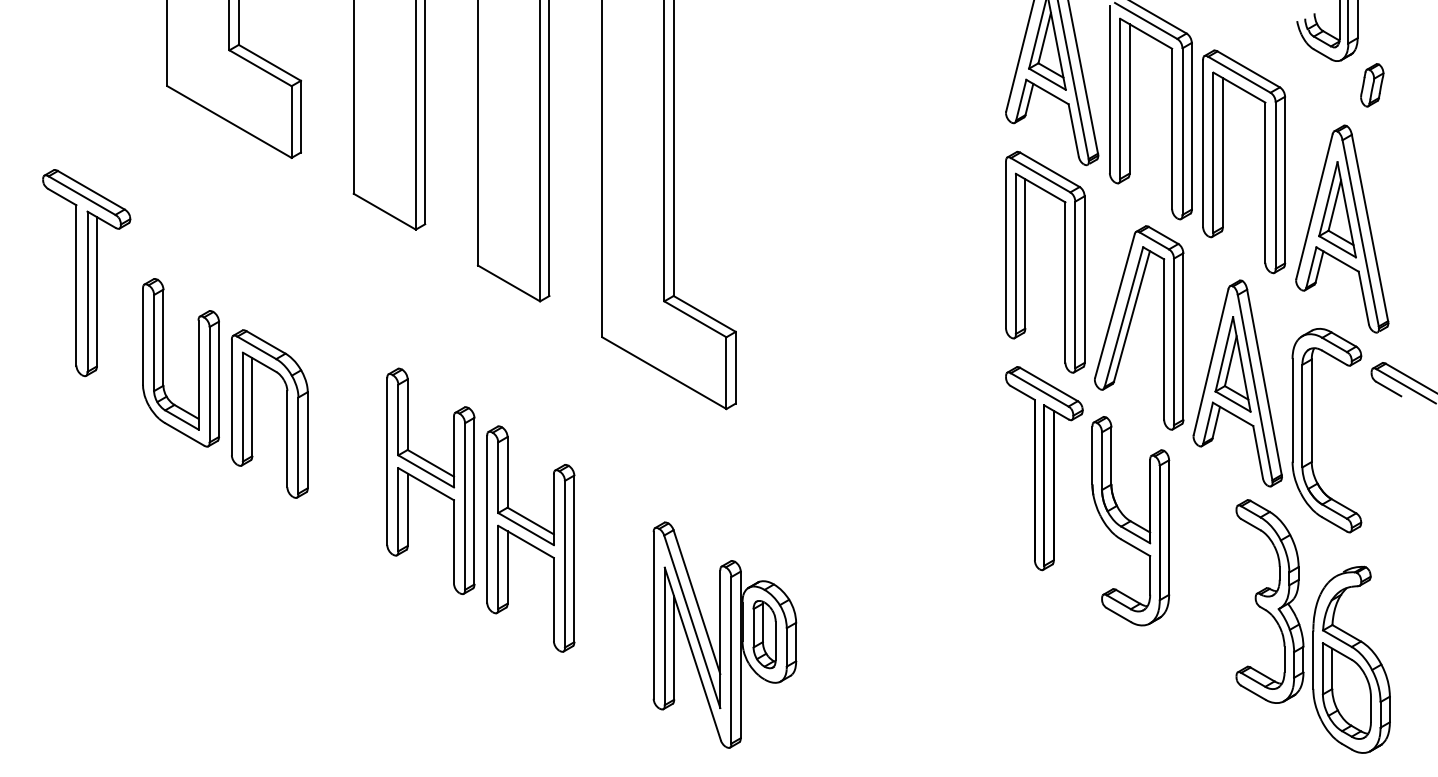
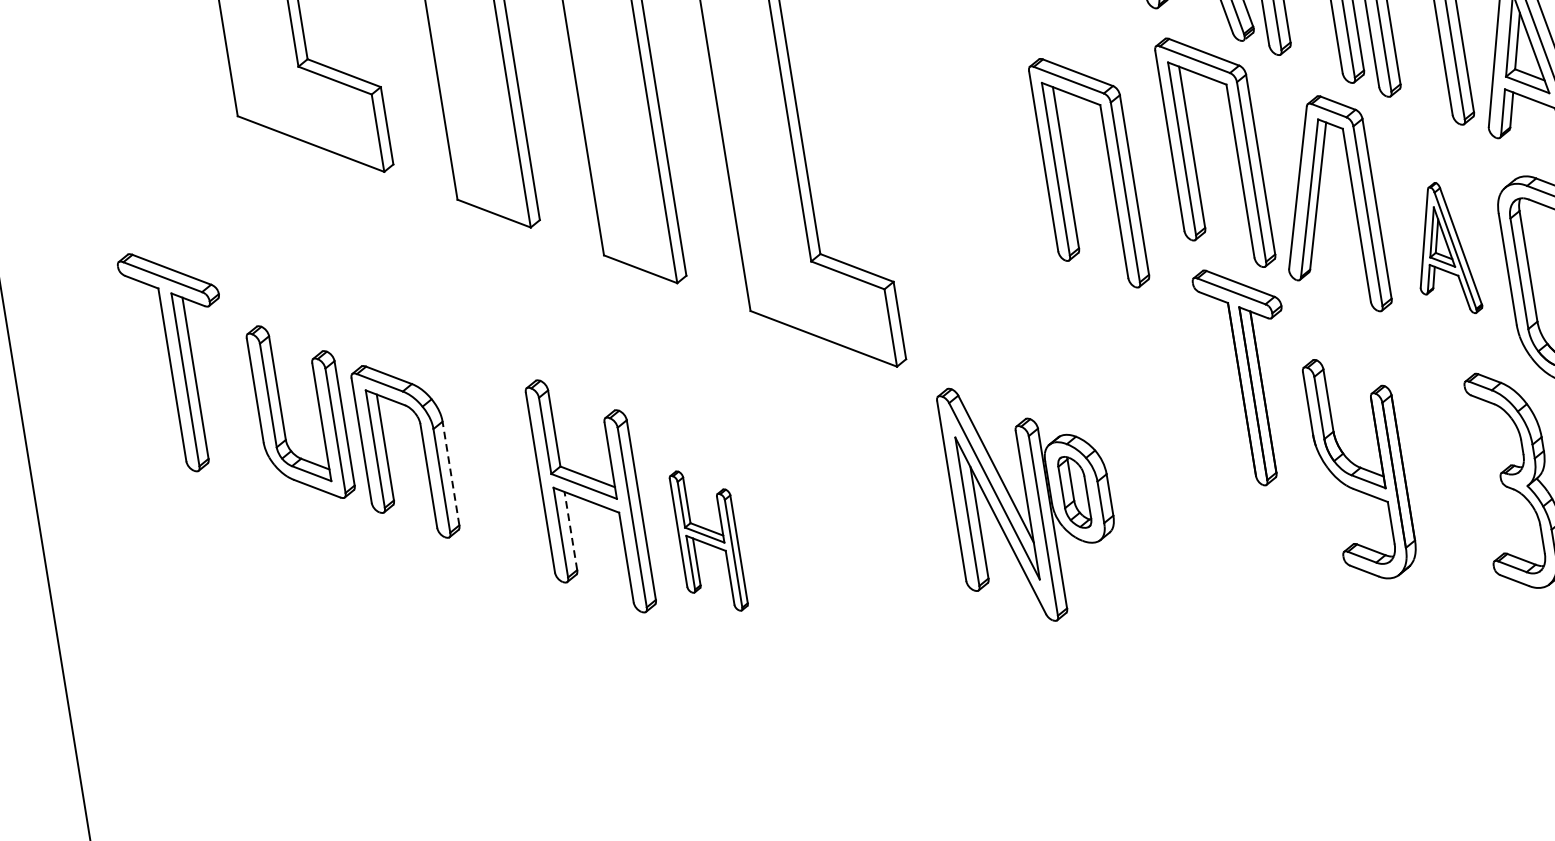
part: (947, 261) -> (1109, 169), added
part: (86, 273) -> (181, 360), moved
part: (1237, 383) -> (1443, 249), size x0.6
line: (307, 439) -> (450, 472), solid -> dashed
line: (407, 509) -> (570, 530), solid -> dashed
part: (1130, 521) -> (1360, 468), moved
part: (530, 538) -> (708, 540), size x0.6
part: (724, 634) -> (1031, 499), moved

